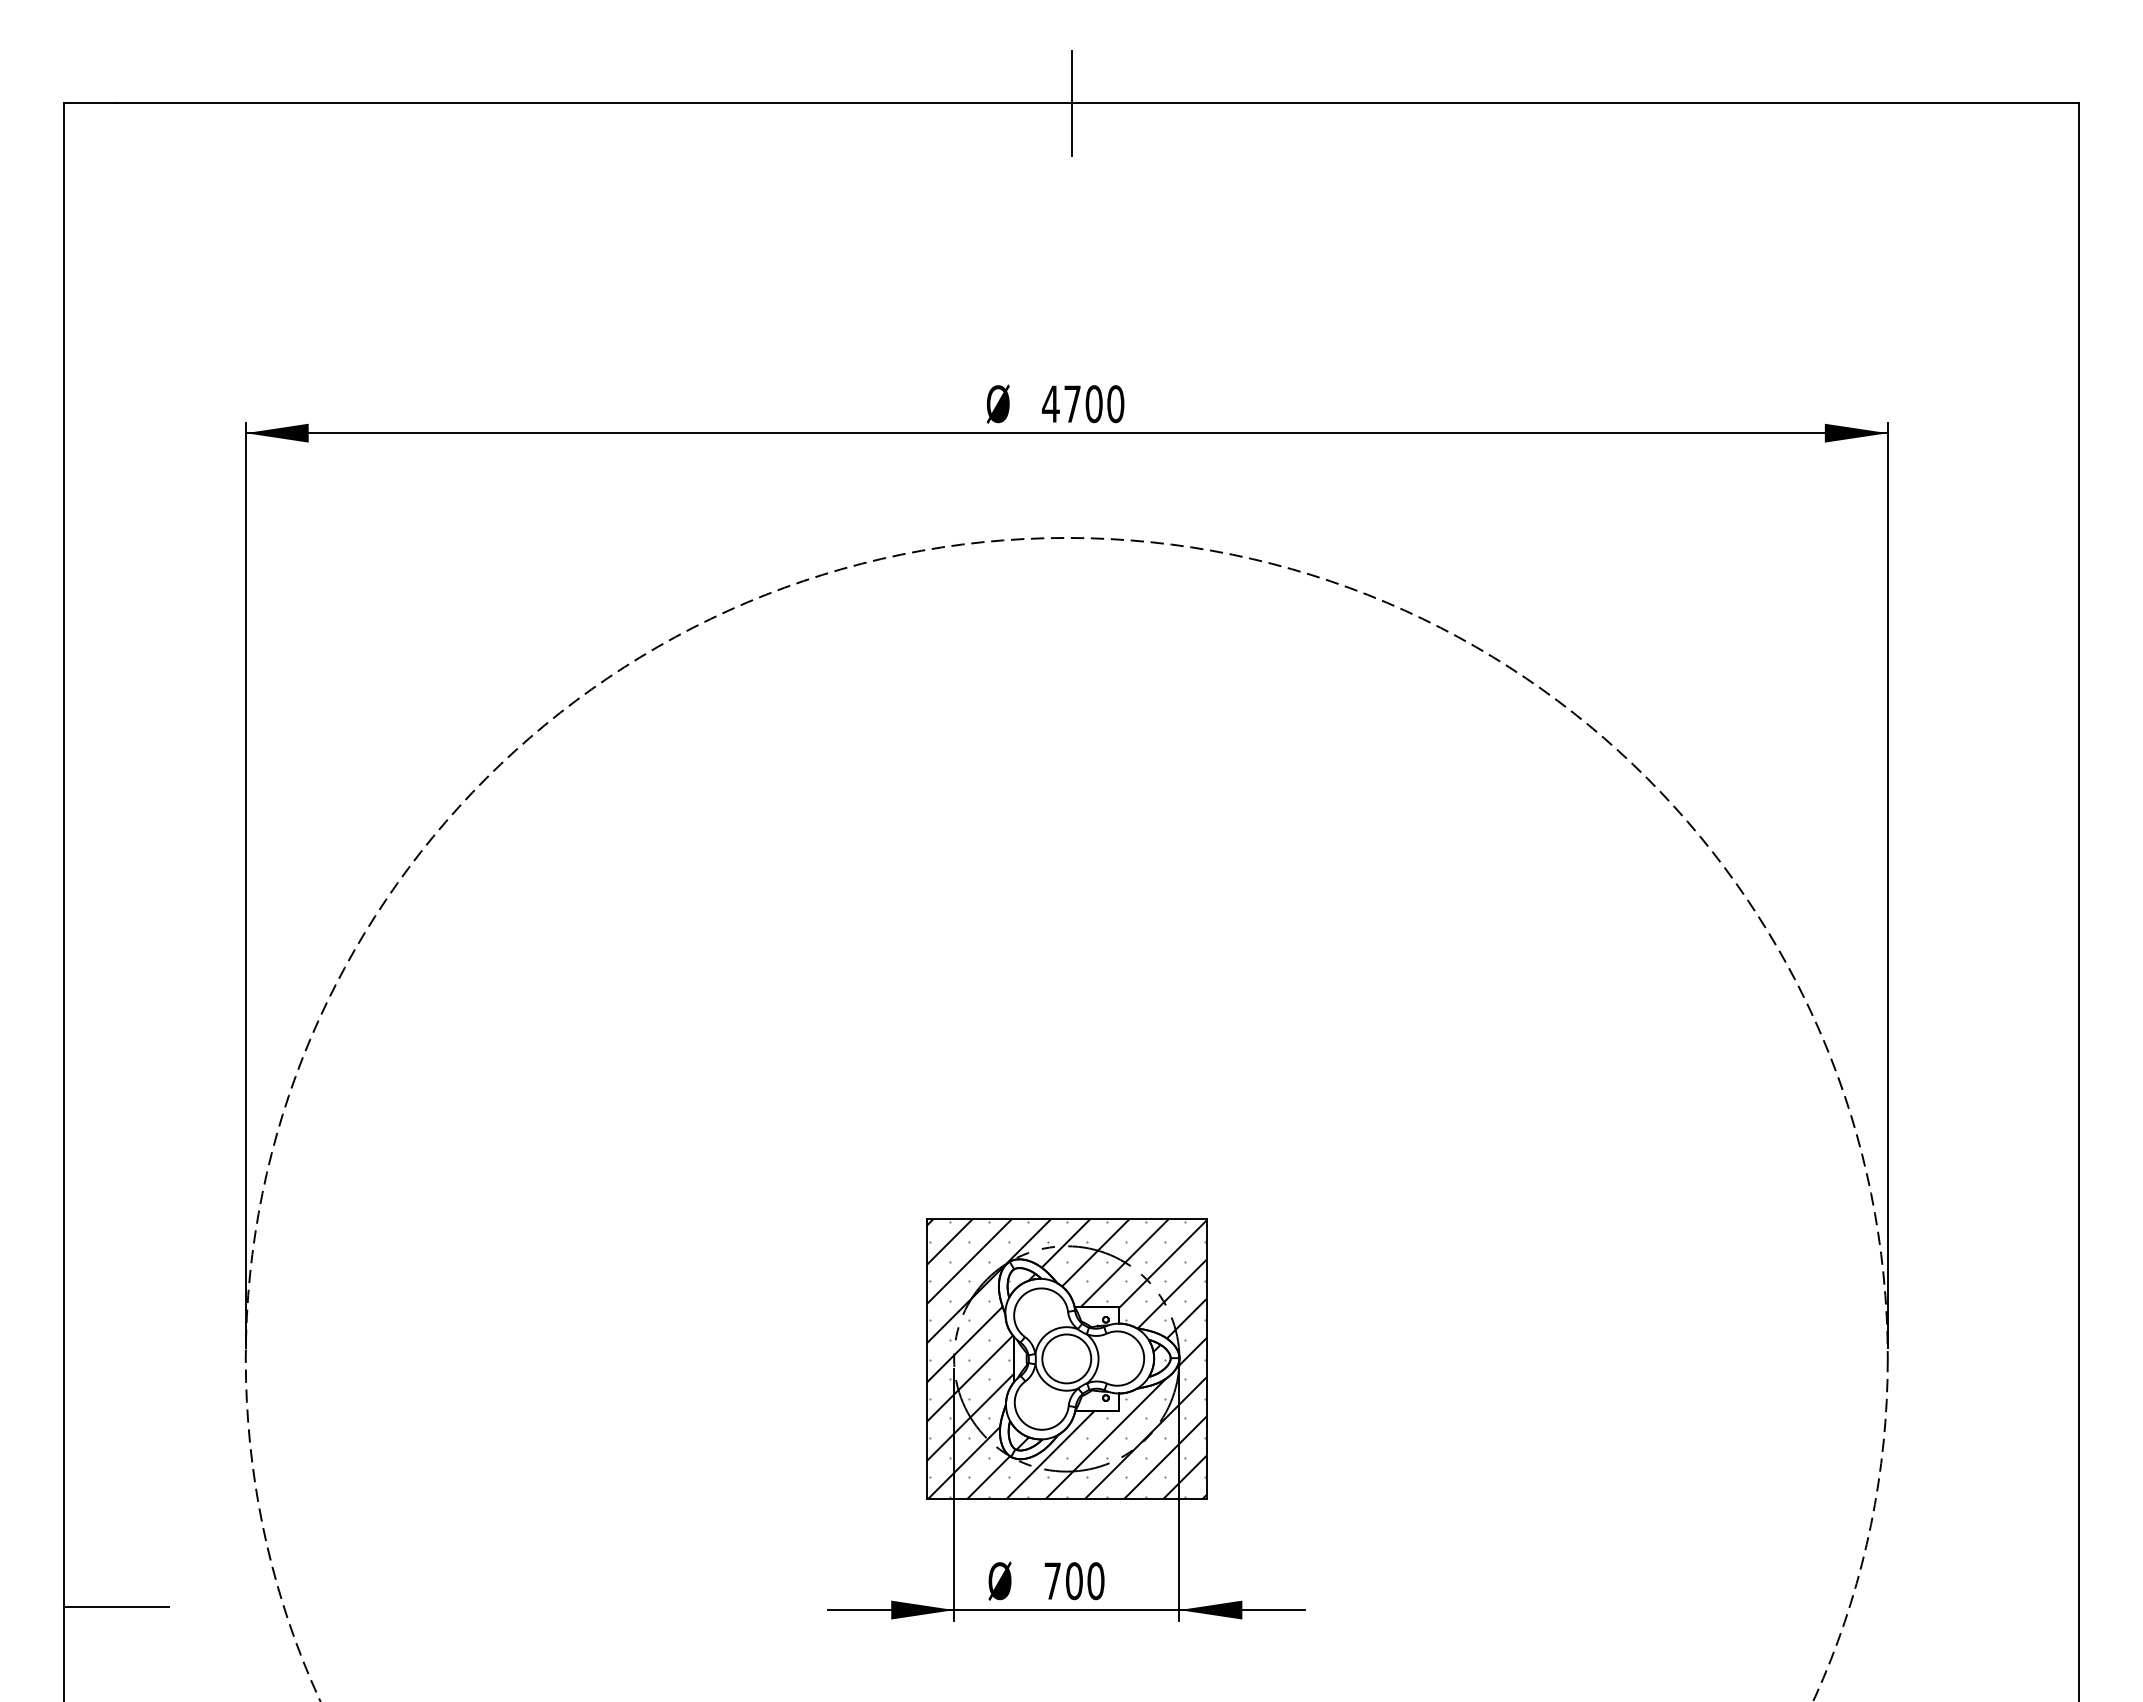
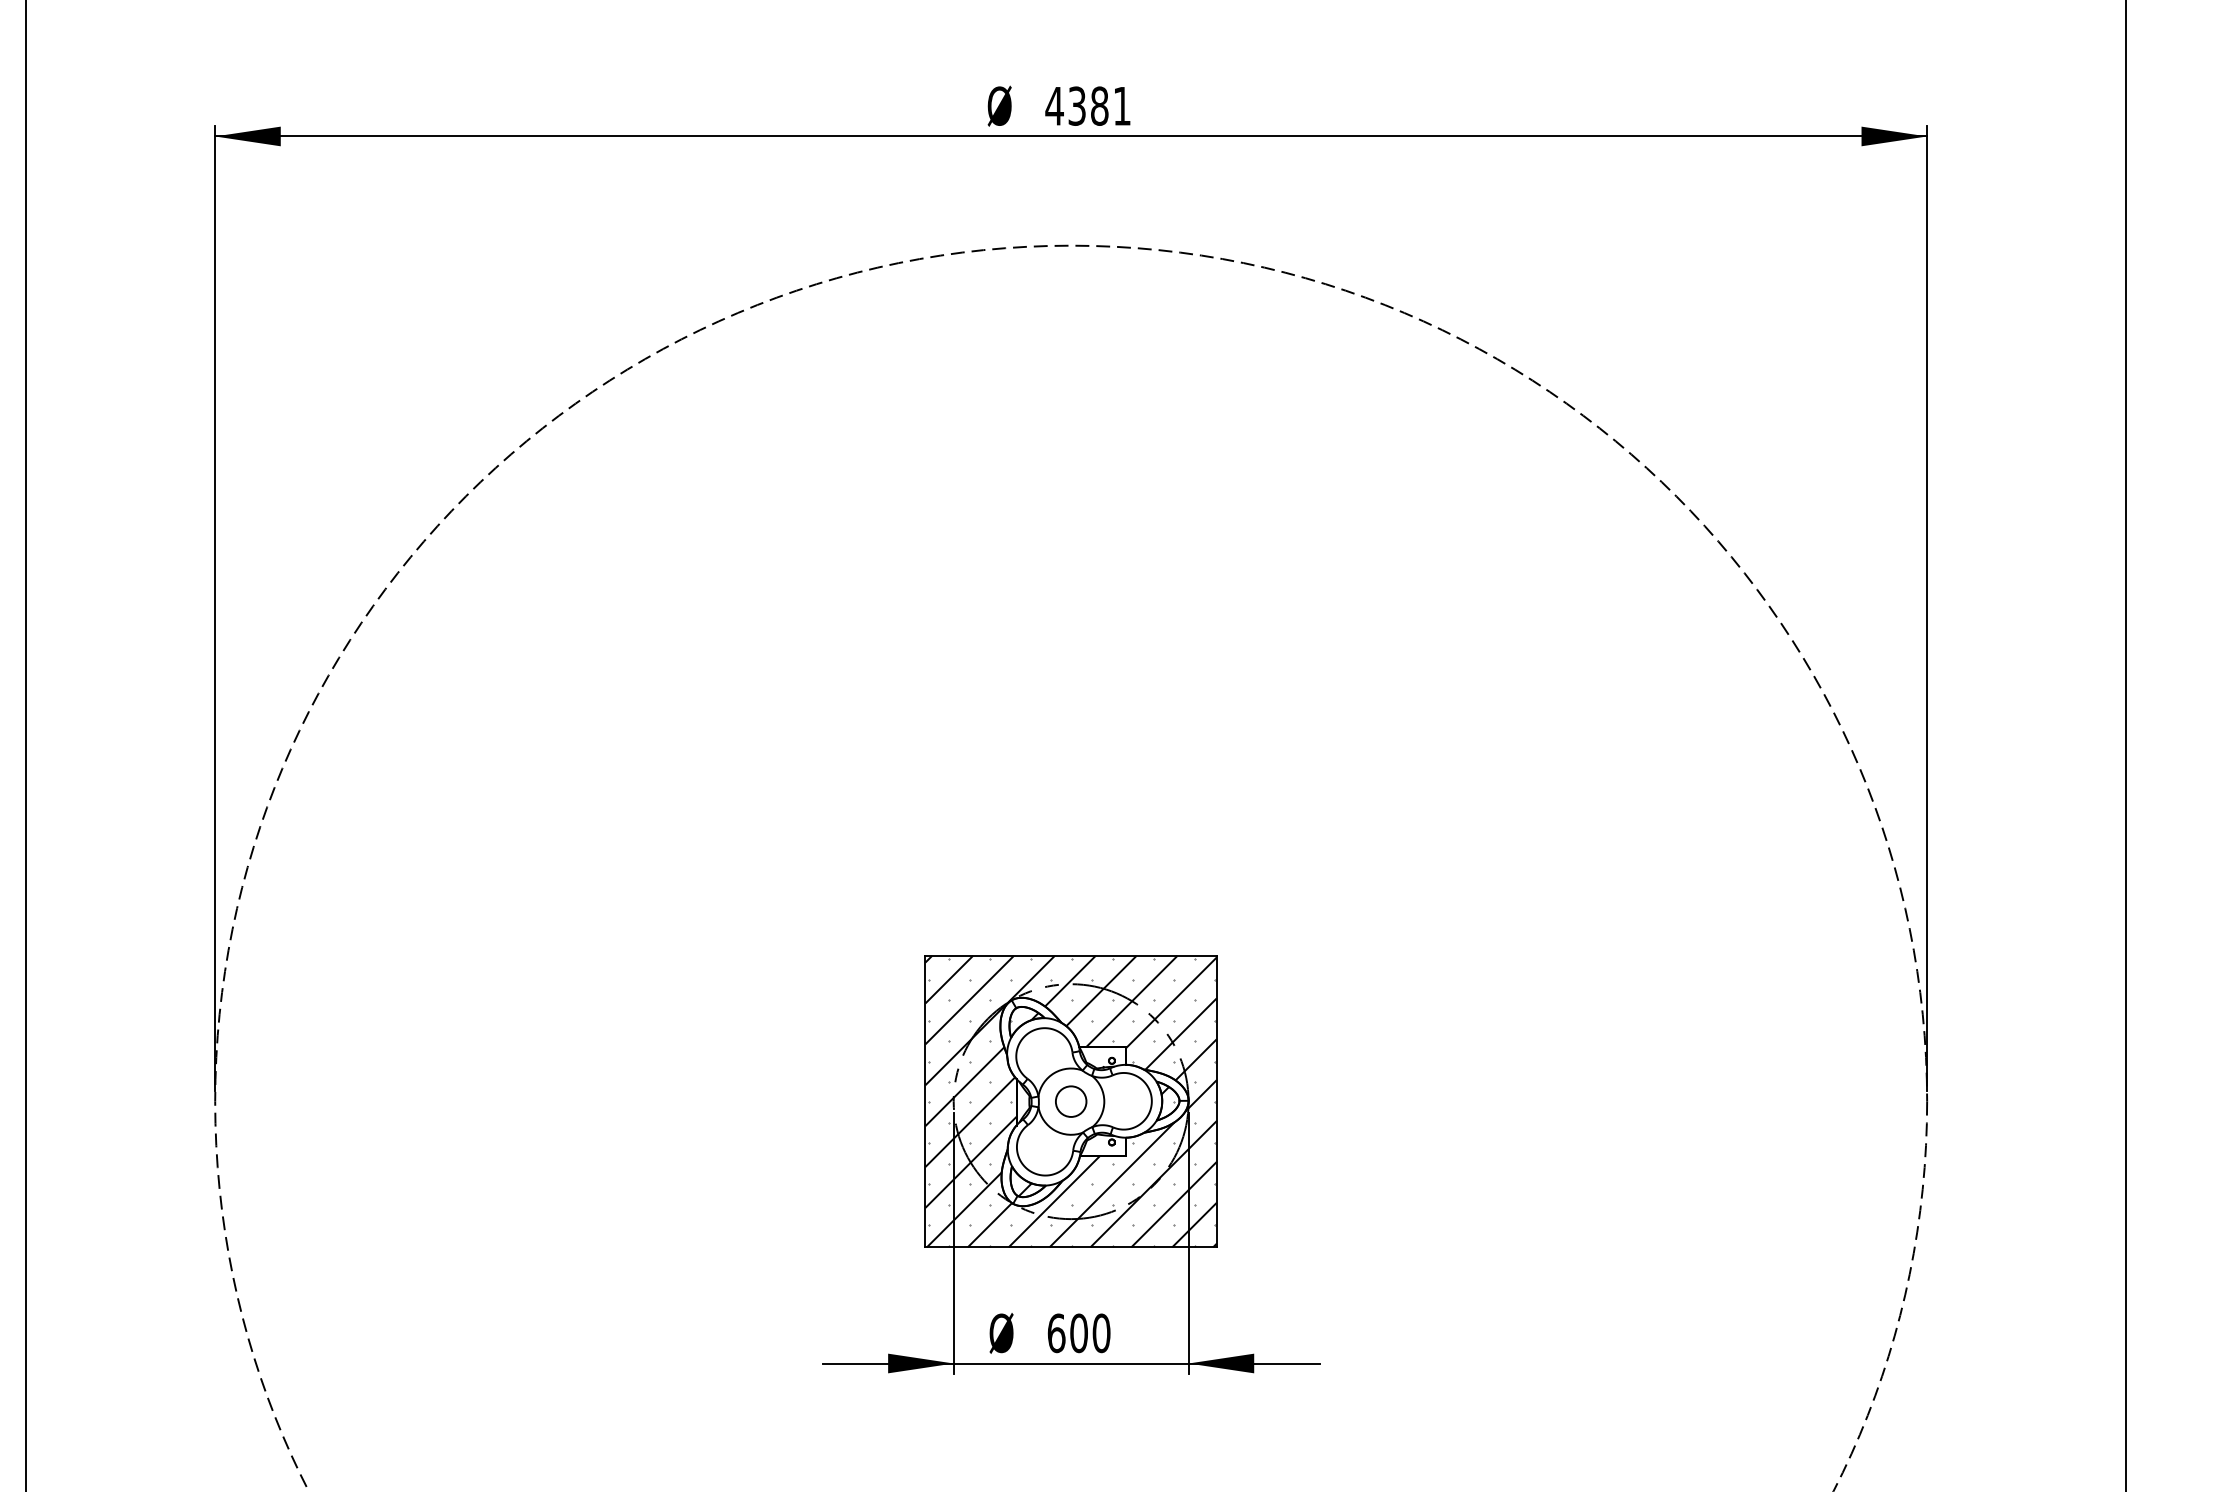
text: (1094, 404) -> (1100, 106), 4700 -> 4381
circle: (1066, 1358) -> (1070, 1101), size x0.6
text: (1052, 1581) -> (1056, 1333), 700 -> 600
line: (116, 1607) -> (80, 1360), removed

